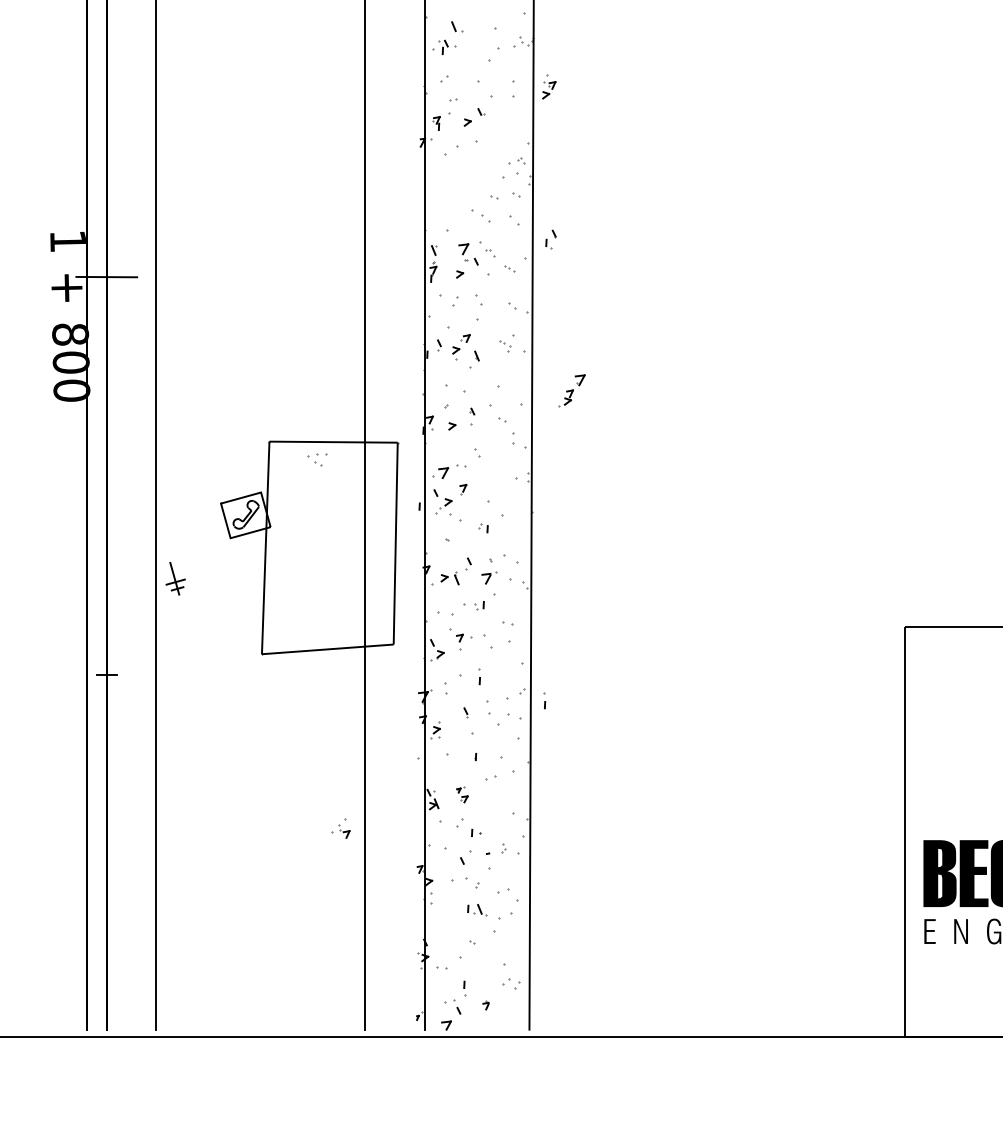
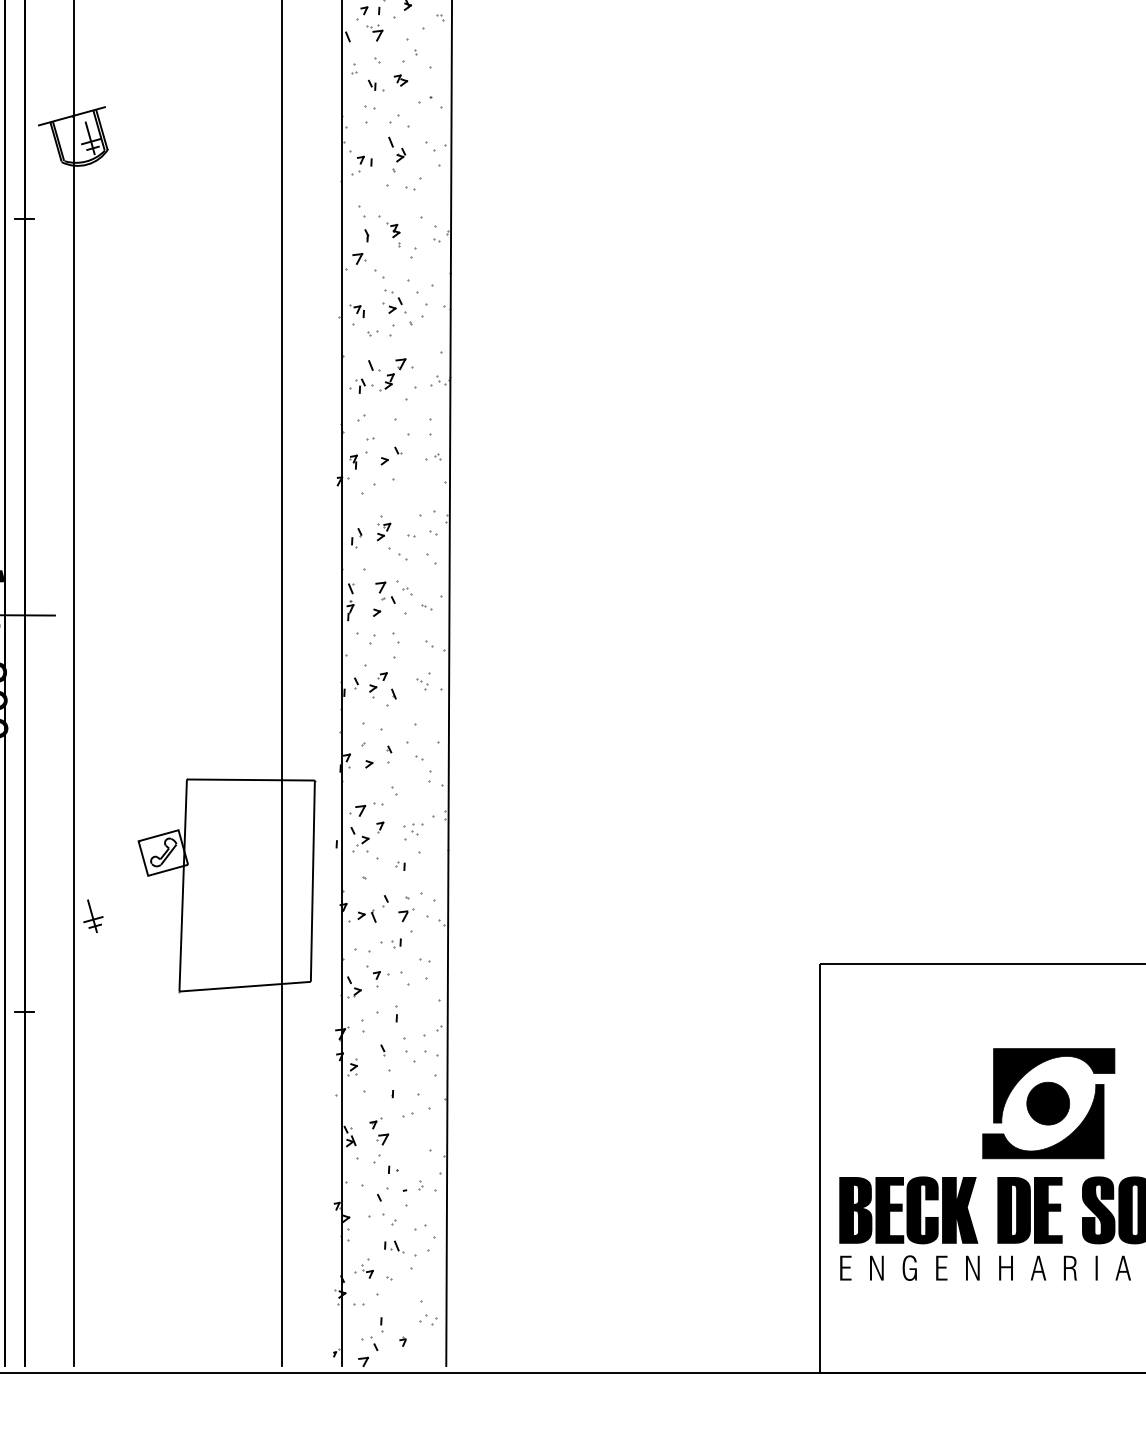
part: (549, 86) -> (384, 528), moved
part: (516, 160) -> (433, 456), moved
part: (550, 240) -> (356, 538), moved
part: (571, 390) -> (392, 374), moved
part: (317, 459) -> (413, 829), moved
part: (544, 700) -> (461, 1037), removed
part: (462, 794) -> (379, 1131), size x1.67
part: (340, 828) -> (363, 1268), moved

